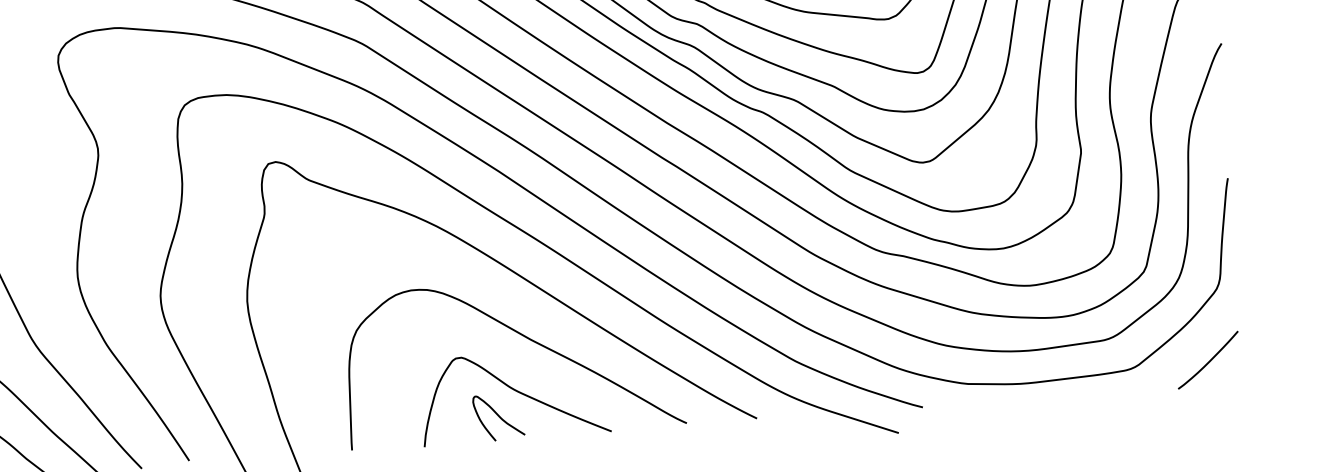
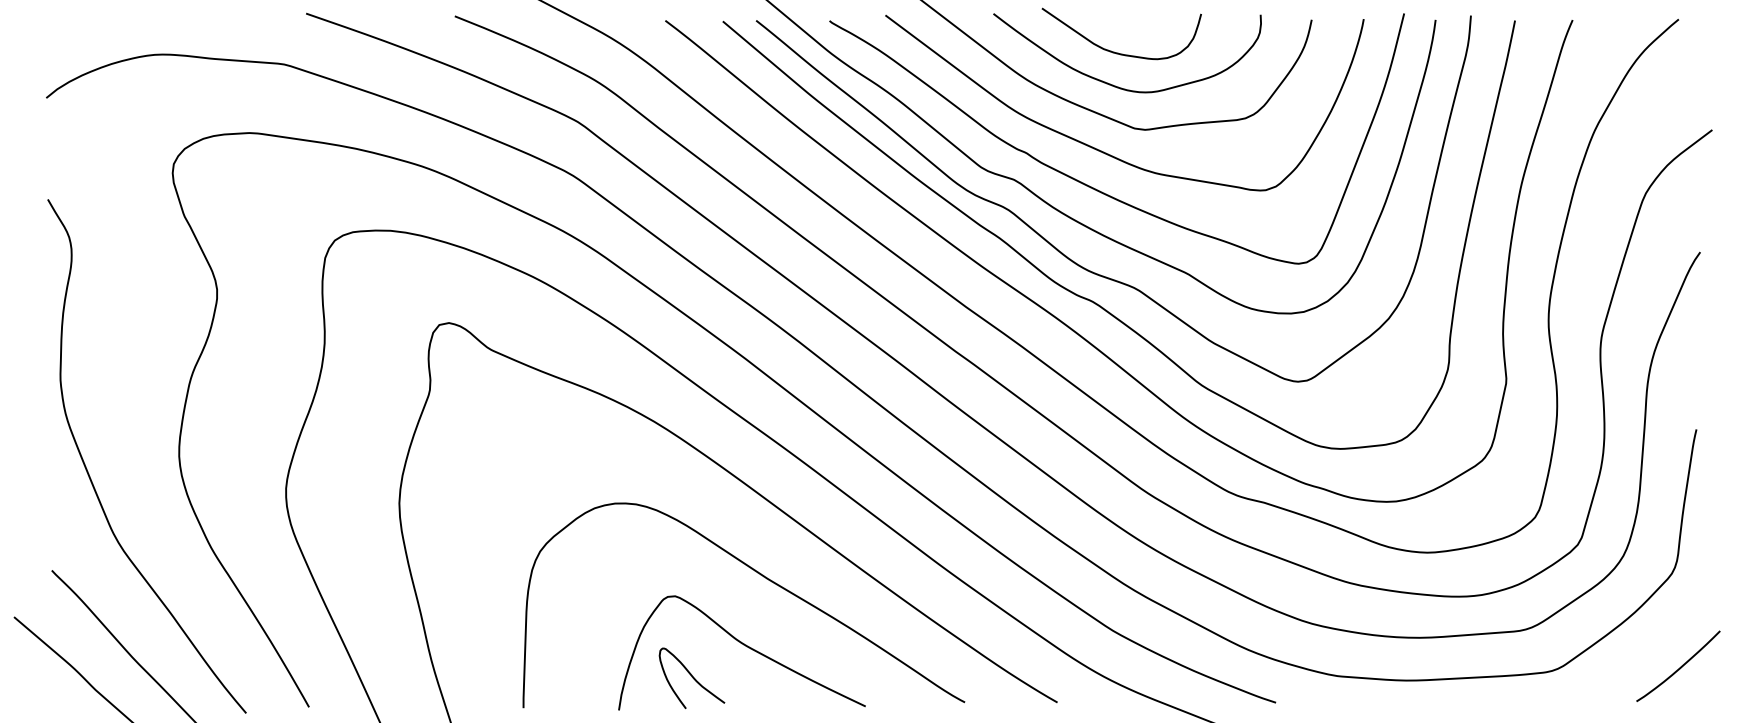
curve: (1209, 360) -> (1680, 666), moved
curve: (499, 417) -> (692, 678), moved

